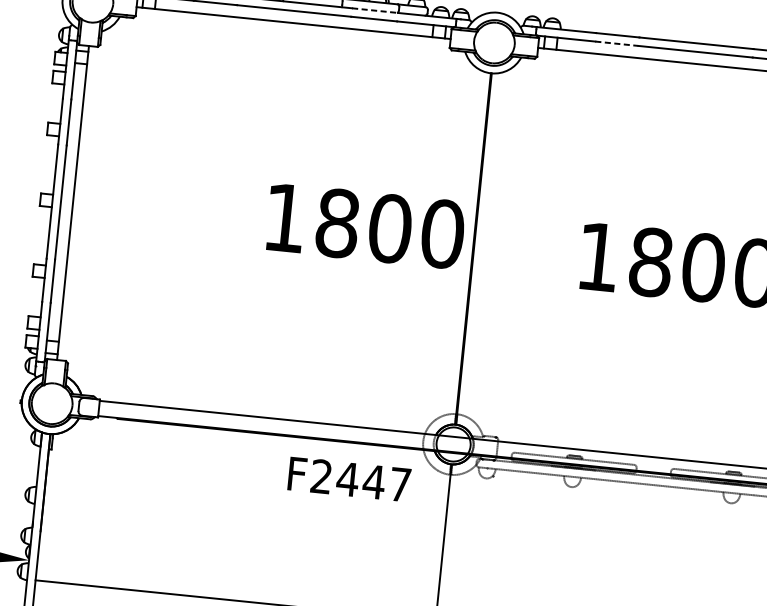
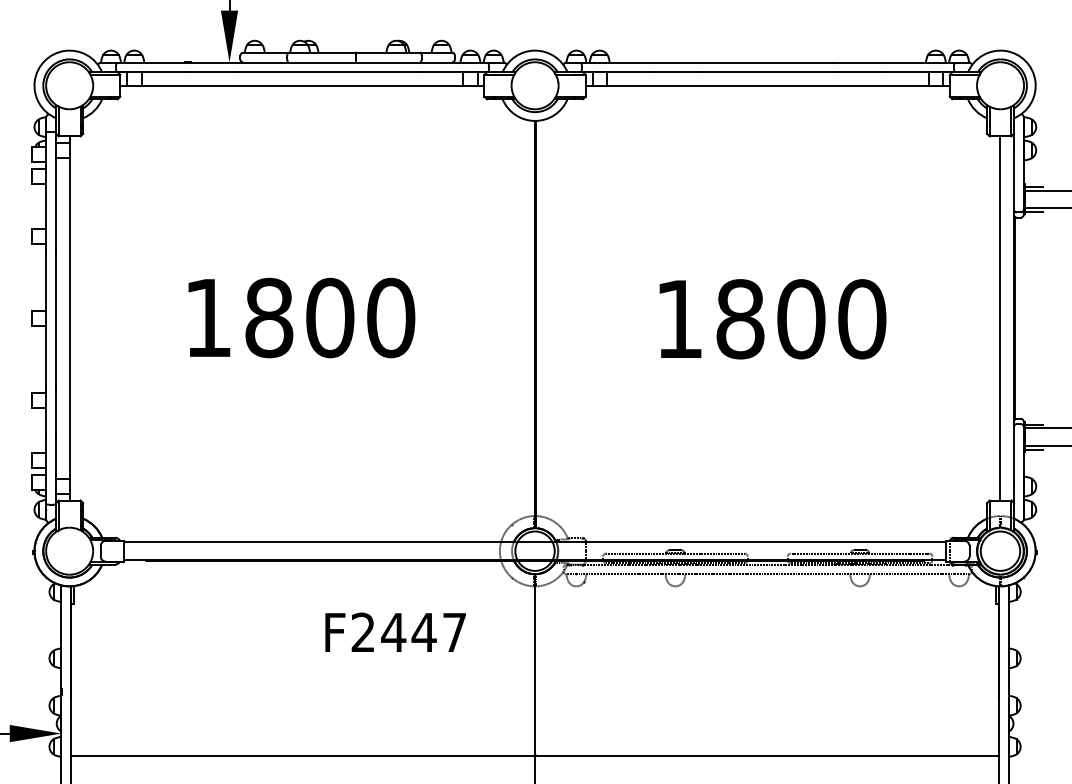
line: (375, 10) -> (394, 62), dashed -> solid
line: (617, 43) -> (676, 72), dashed -> solid
text: (365, 225) -> (301, 317), moved
text: (349, 478) -> (395, 631), moved

